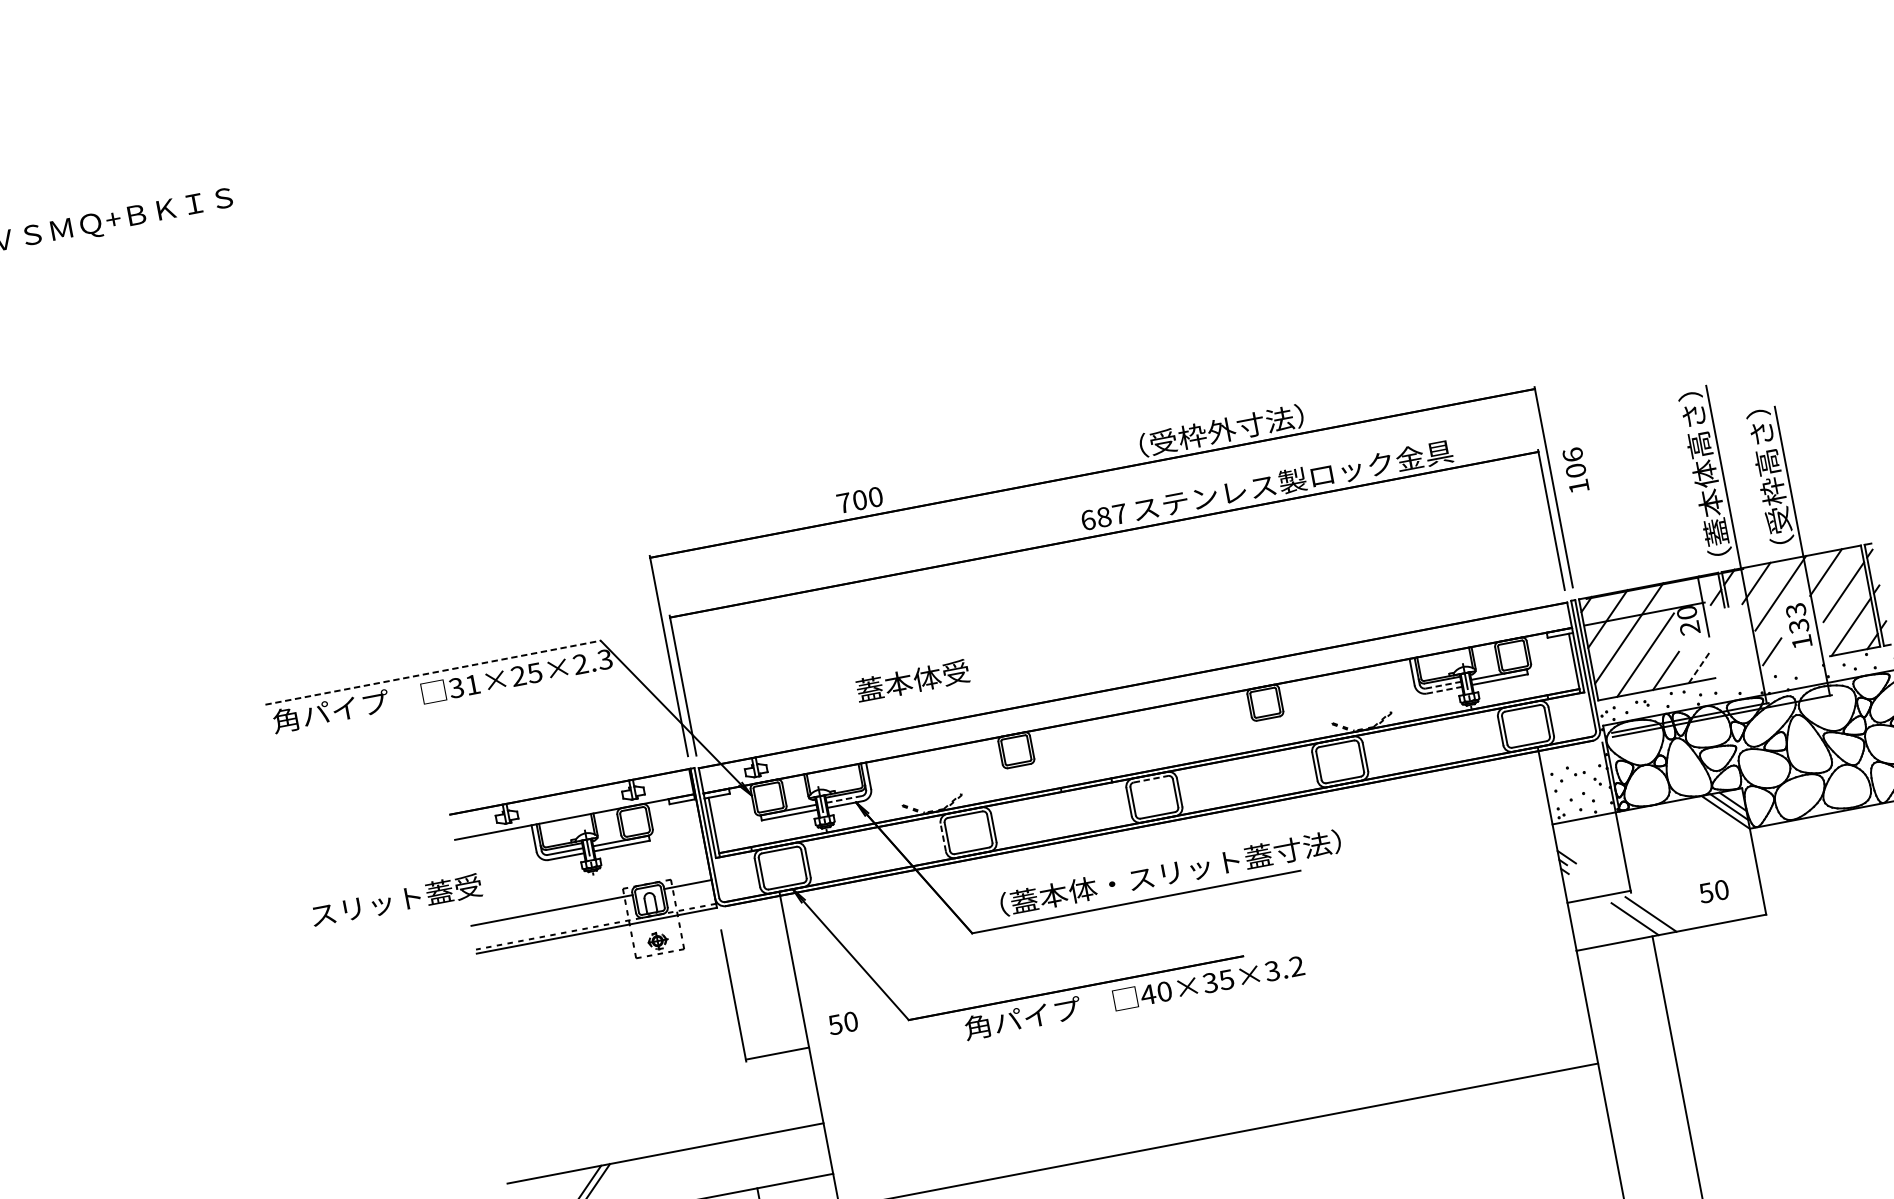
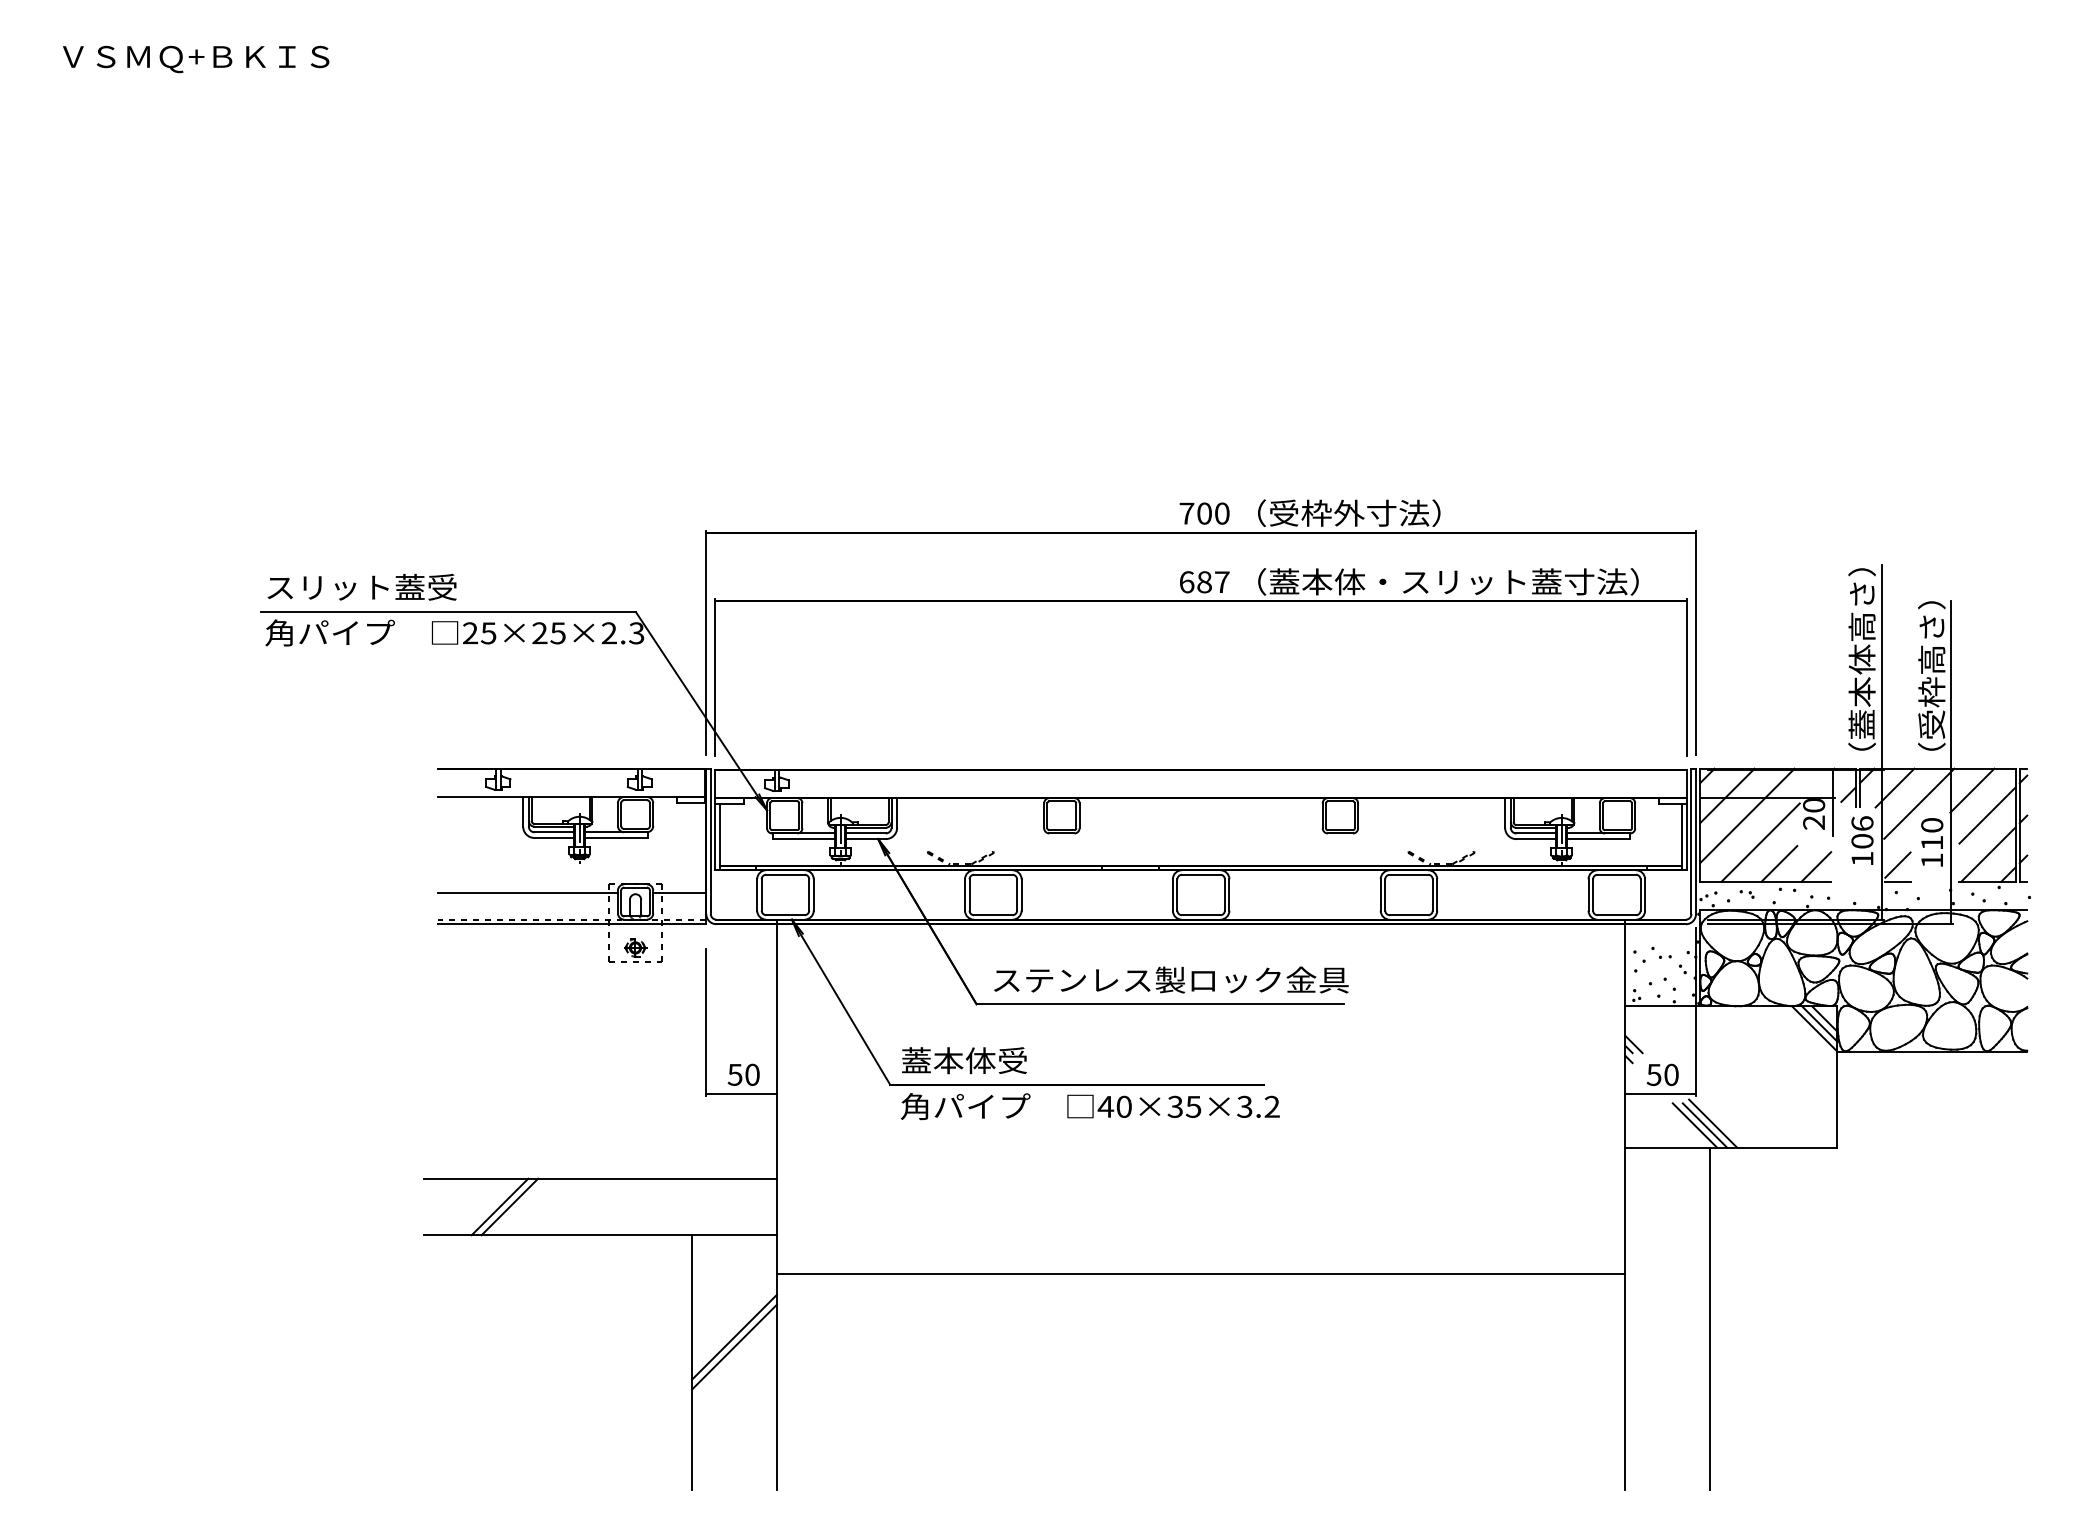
text: (1575, 470) -> (1862, 840), moved
text: (1313, 476) -> (1438, 581), ステンレス製ロック金具 -> （蓋本体・スリット蓋寸法）
text: (859, 500) -> (1204, 513), moved
text: (1797, 618) -> (1932, 834), 133 -> 110
line: (1774, 666) -> (1897, 881), added
line: (1699, 667) -> (1816, 867), dashed -> solid
line: (433, 673) -> (448, 612), dashed -> solid
text: (912, 680) -> (964, 1060), moved
line: (1443, 685) -> (1536, 833), dashed -> solid
text: (464, 686) -> (479, 633), 31×25×2.3 -> 25×25×2.3
line: (1444, 690) -> (1536, 839), dashed -> solid
line: (1151, 778) -> (1201, 874), dashed -> solid
line: (844, 799) -> (866, 833), dashed -> solid
line: (943, 837) -> (965, 894), dashed -> solid
text: (1161, 874) -> (1193, 979), （蓋本体・スリット蓋寸法） -> ステンレス製ロック金具
text: (1713, 891) -> (1662, 1074), moved
text: (395, 899) -> (361, 586), moved
line: (1643, 917) -> (1704, 1125), added
text: (1133, 997) -> (1089, 1106), moved
text: (842, 1023) -> (743, 1074), moved

